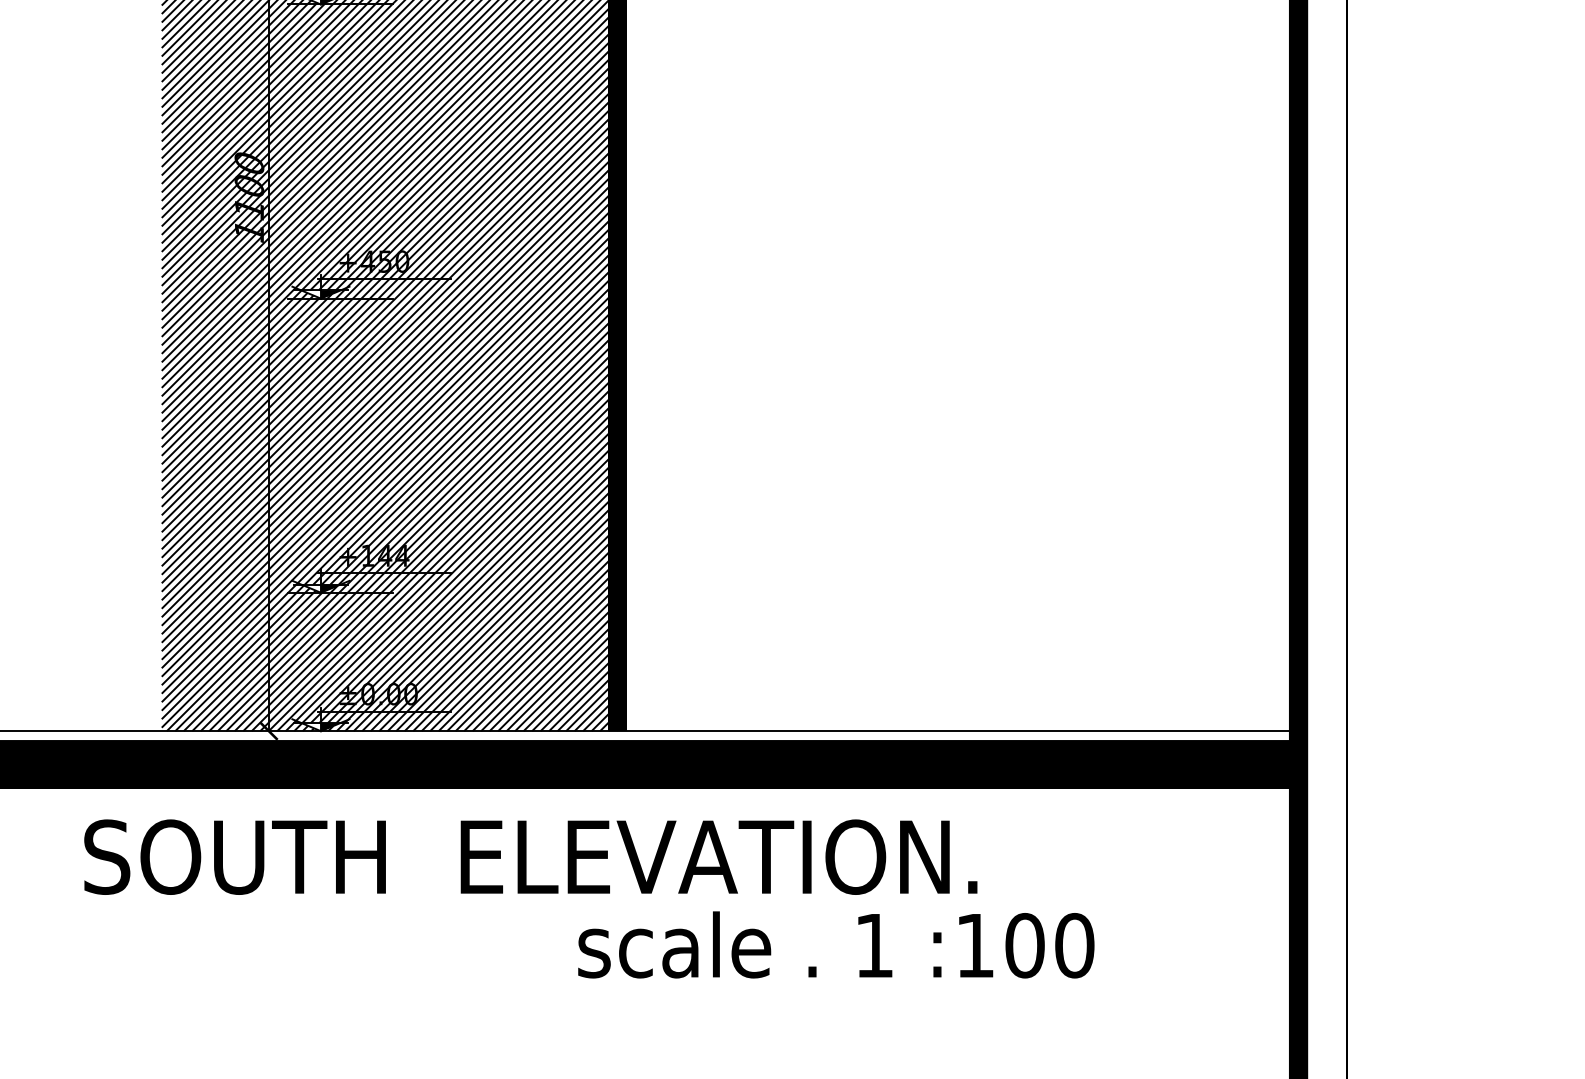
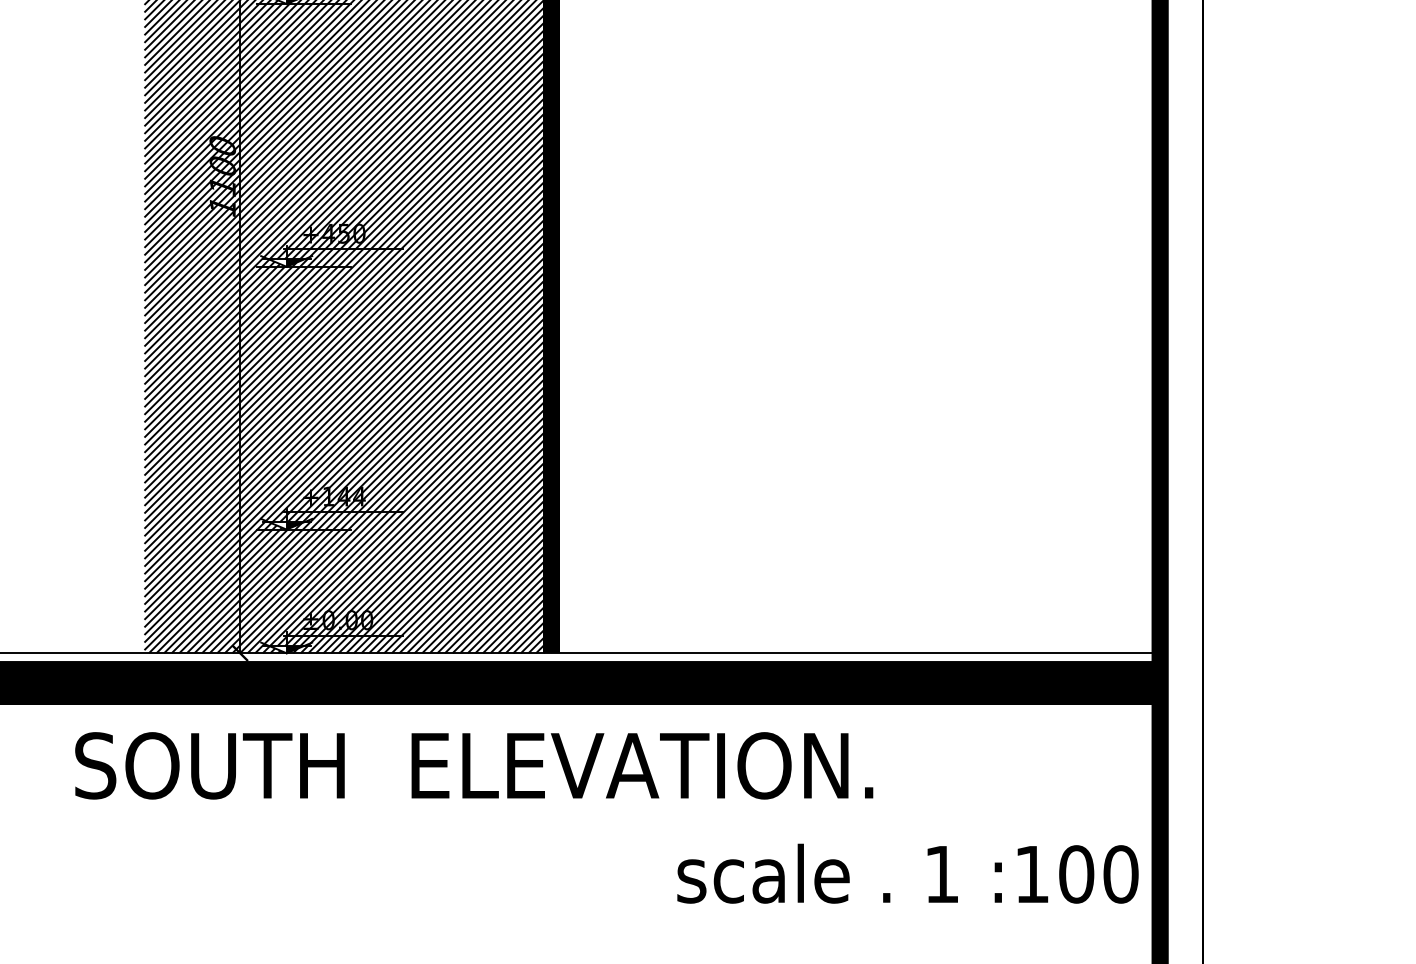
text: (836, 944) -> (908, 873), moved

